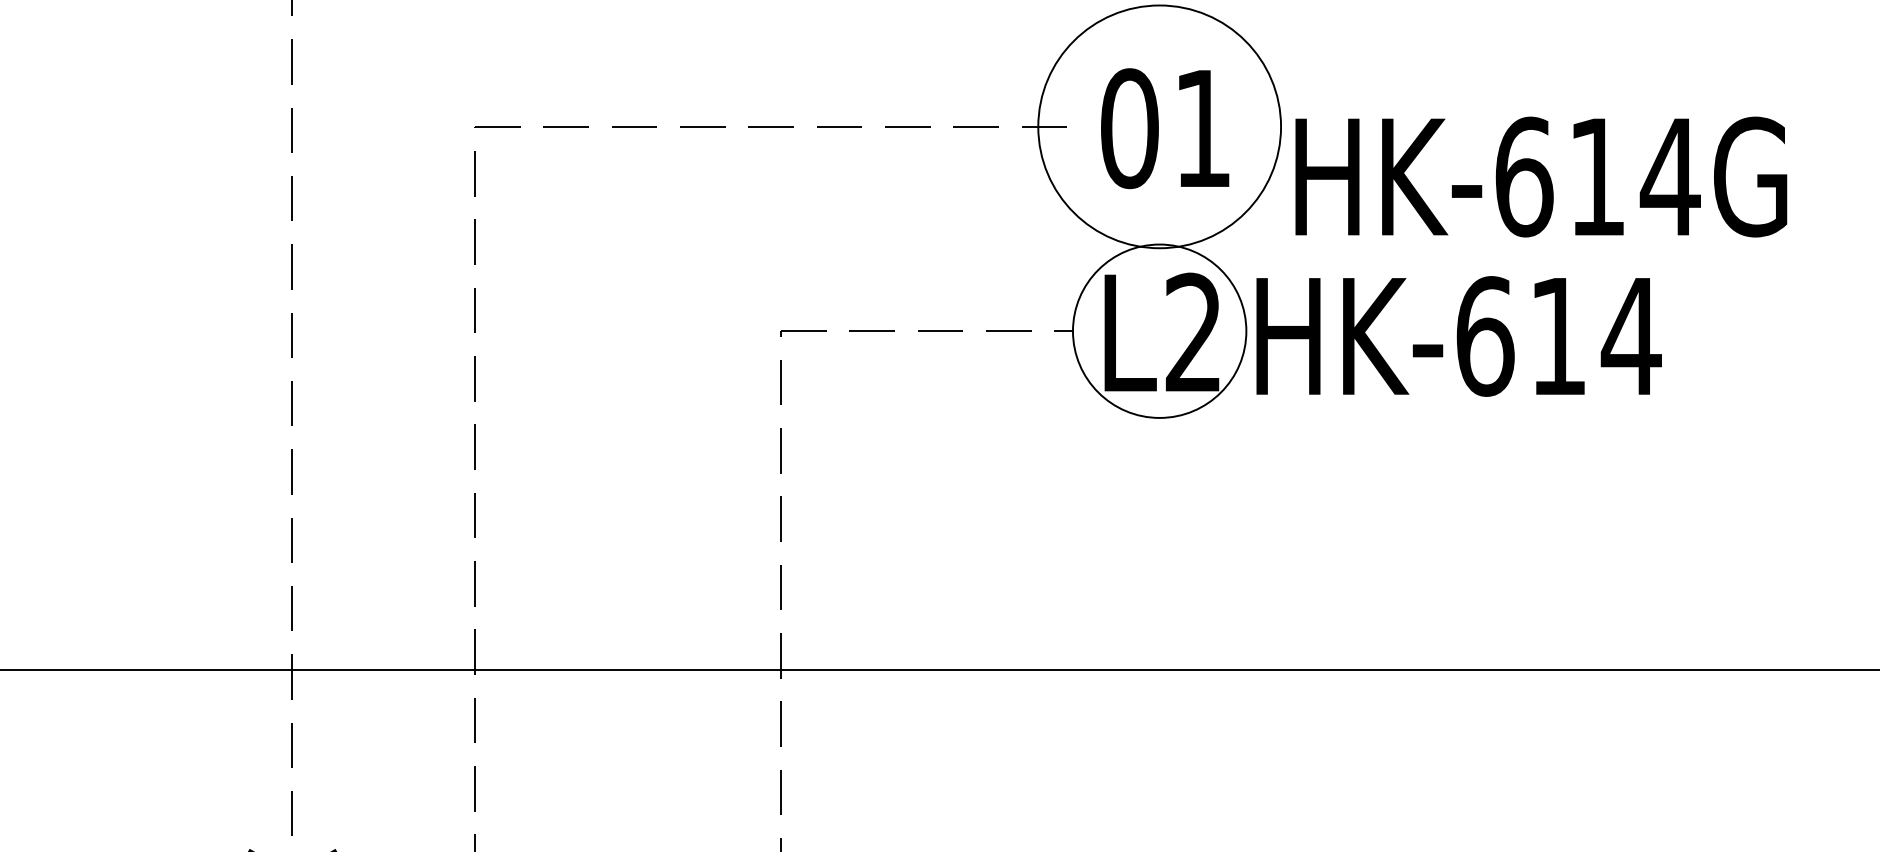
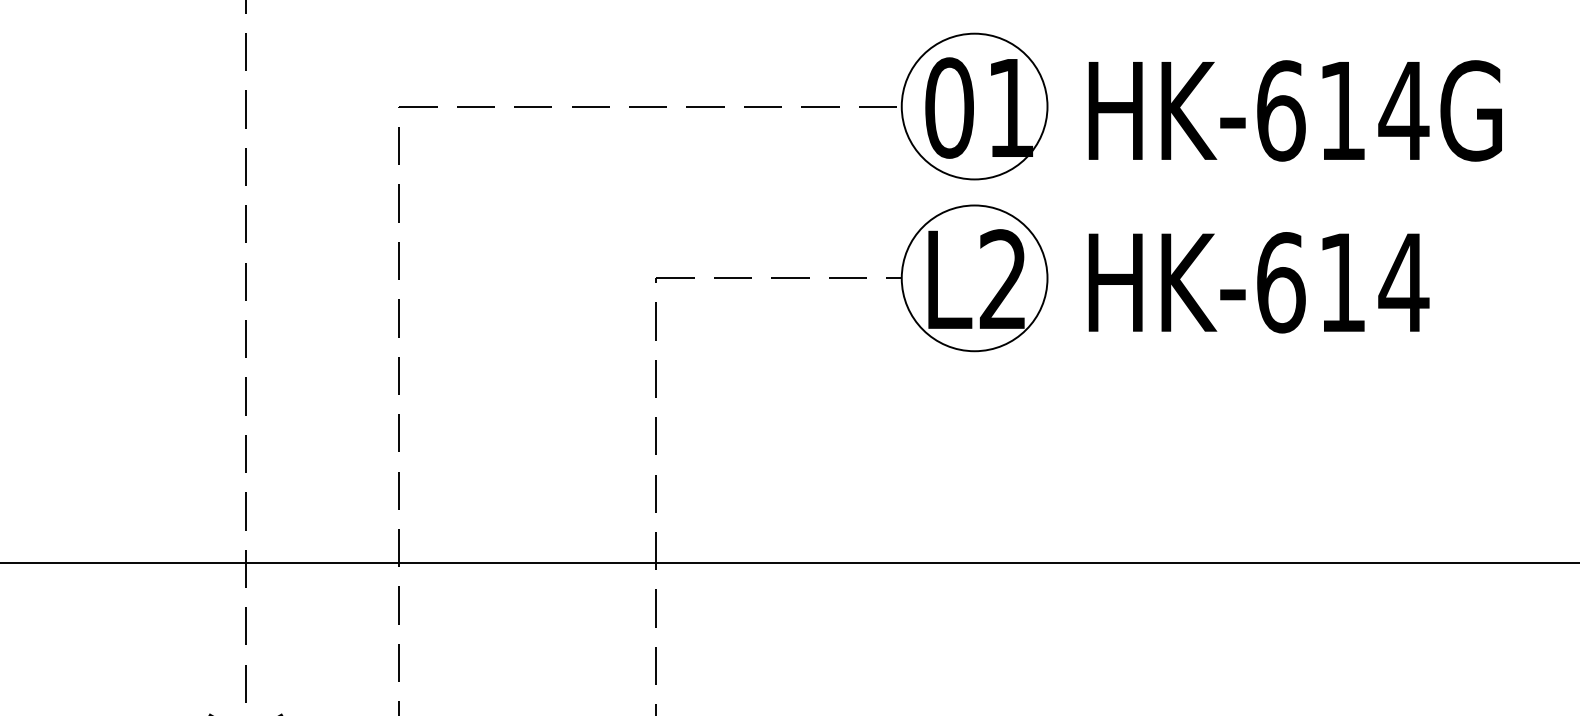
circle: (1159, 126) -> (974, 106), size x0.71
text: (1541, 176) -> (1295, 110), moved
text: (1458, 336) -> (1258, 282), moved

